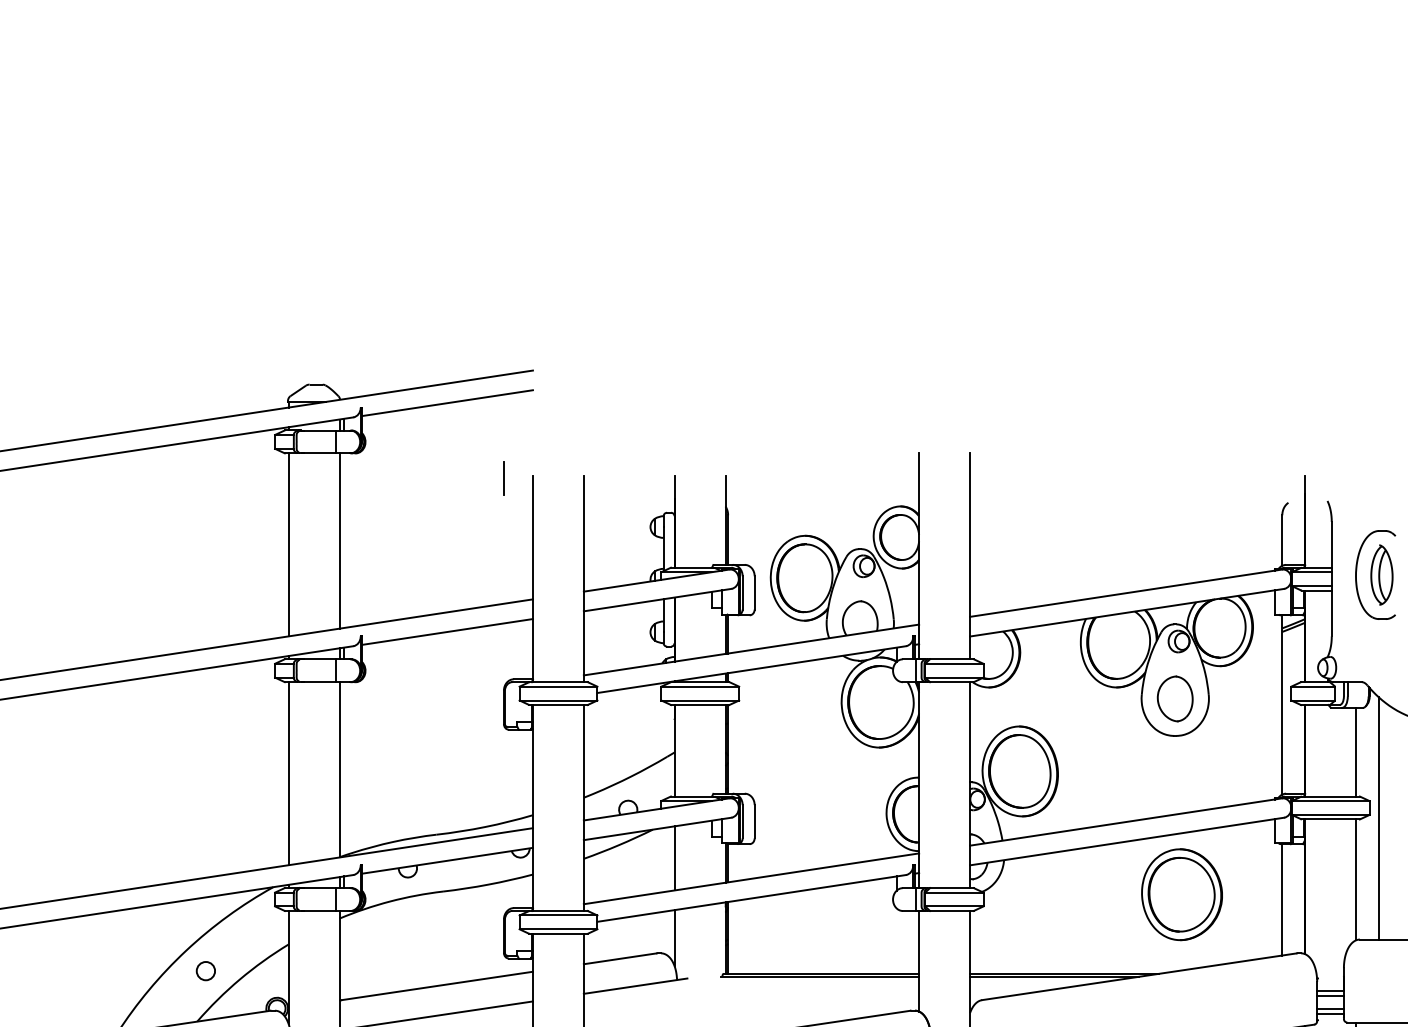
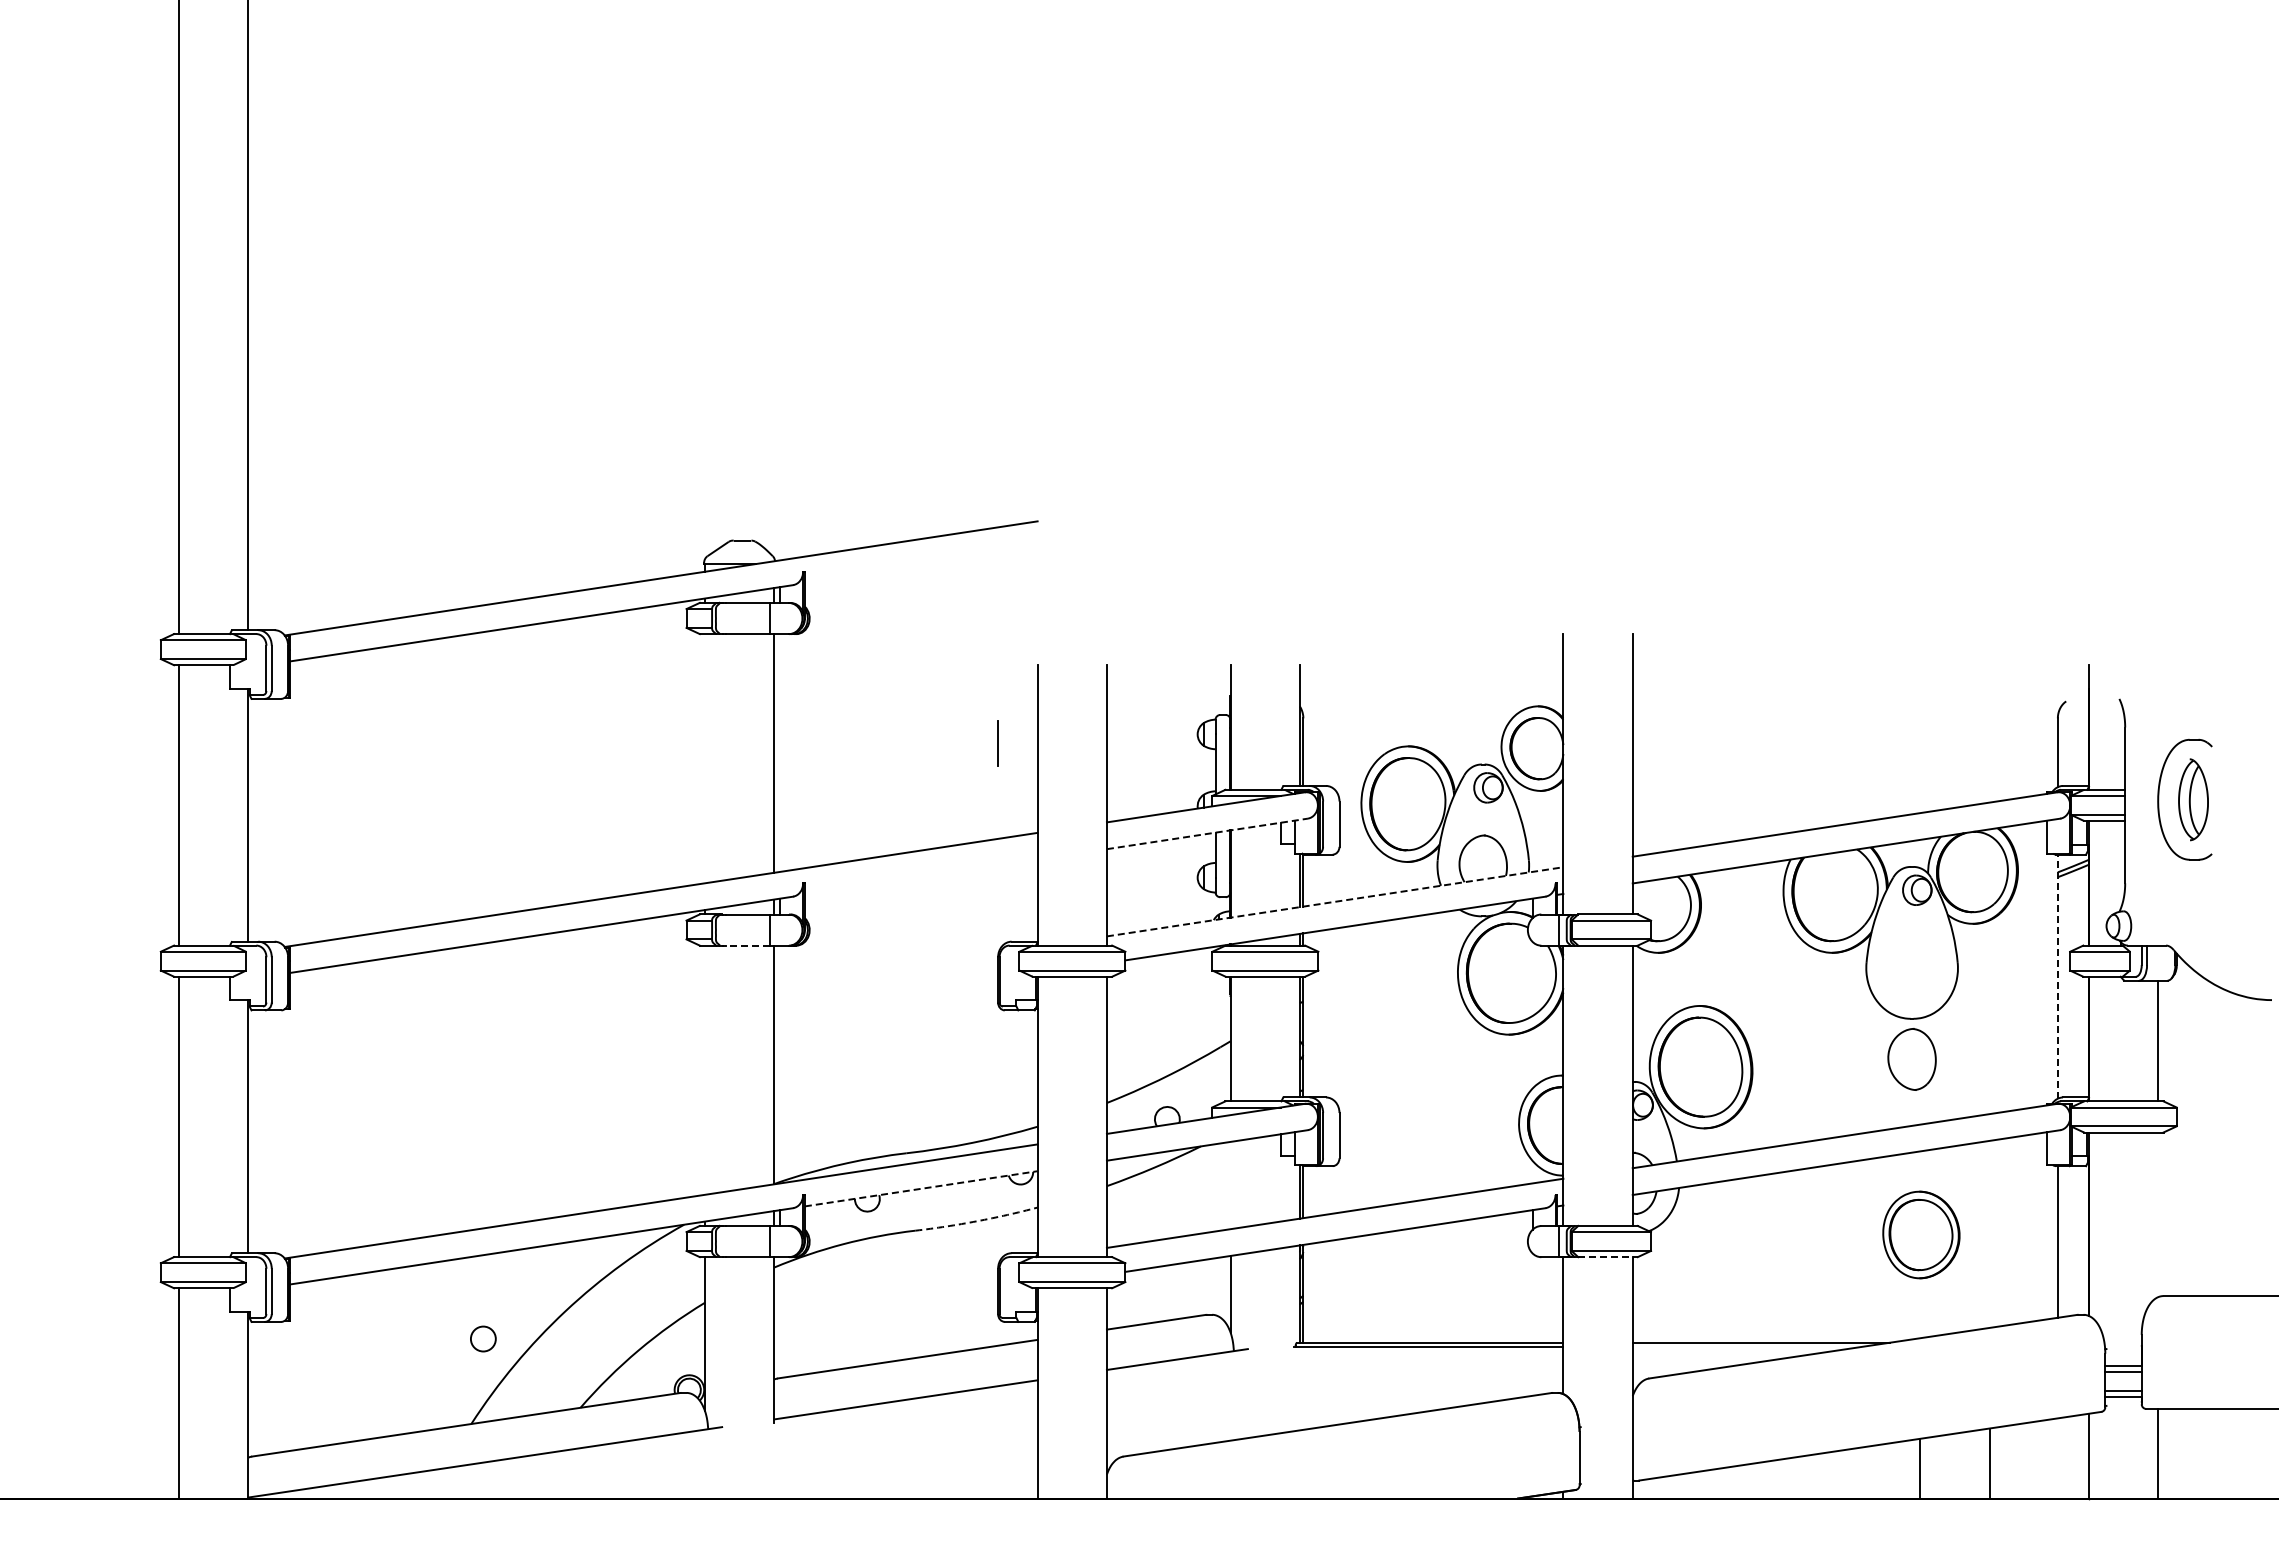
line: (446, 402) -> (920, 565), removed
line: (503, 478) -> (997, 743), moved
line: (289, 544) -> (705, 758), removed
line: (657, 599) -> (1207, 833), solid -> dashed
line: (446, 631) -> (920, 876), removed
line: (751, 649) -> (1335, 901), solid -> dashed
line: (319, 682) -> (747, 945), solid -> dashed
part: (1174, 698) -> (1911, 1059), moved
line: (1282, 704) -> (2057, 976), solid -> dashed
line: (289, 773) -> (705, 1069), removed
line: (1379, 818) -> (2189, 1131), removed
line: (674, 858) -> (1230, 1185), removed
line: (447, 860) -> (921, 1188), solid -> dashed
line: (1356, 879) -> (2158, 1214), removed
line: (488, 884) -> (976, 1221), solid -> dashed
part: (1182, 894) -> (1921, 1234), size x0.7
line: (952, 911) -> (1608, 1257), solid -> dashed
circle: (206, 970) -> (483, 1338), moved
line: (1054, 976) -> (1747, 1346), removed

